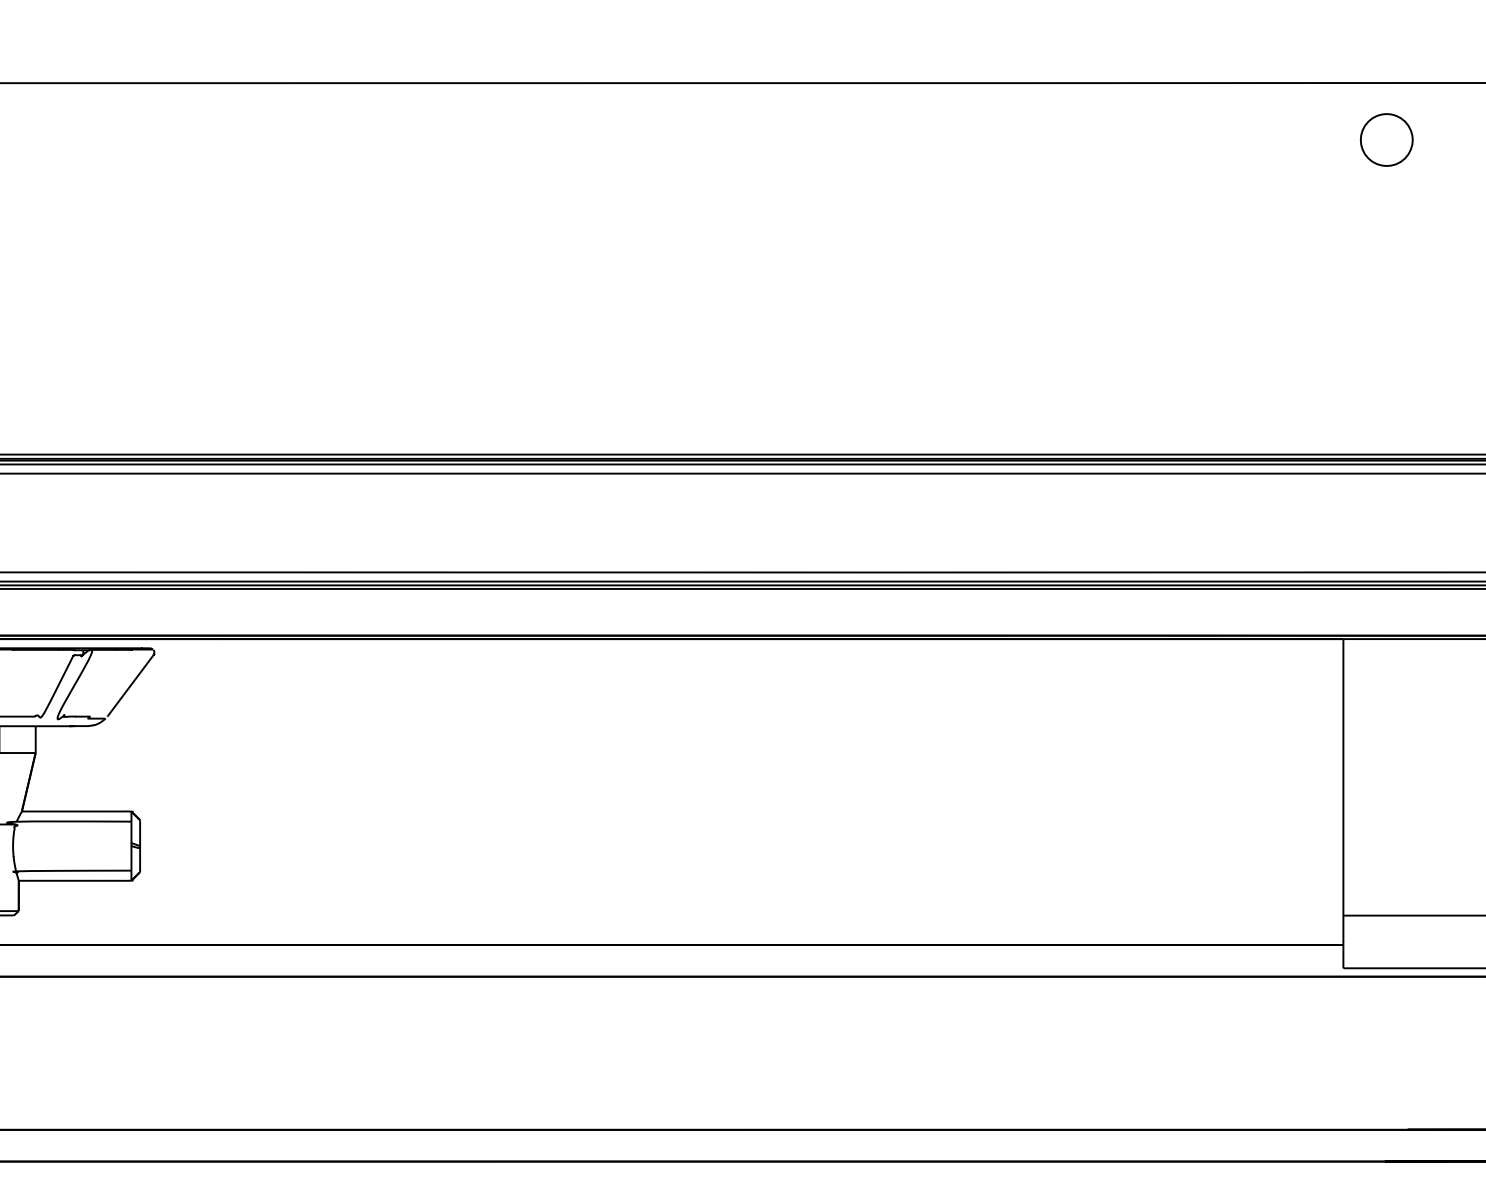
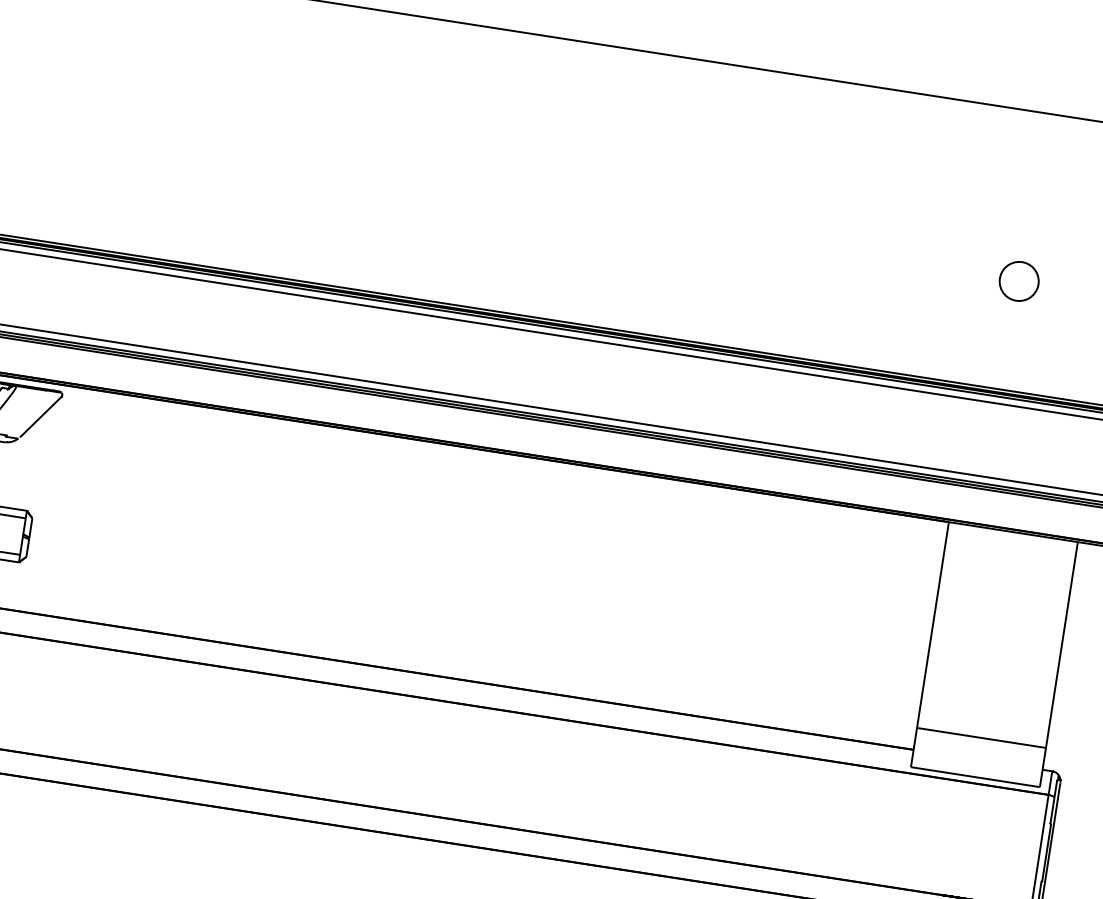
part: (1386, 139) -> (1019, 281), moved

